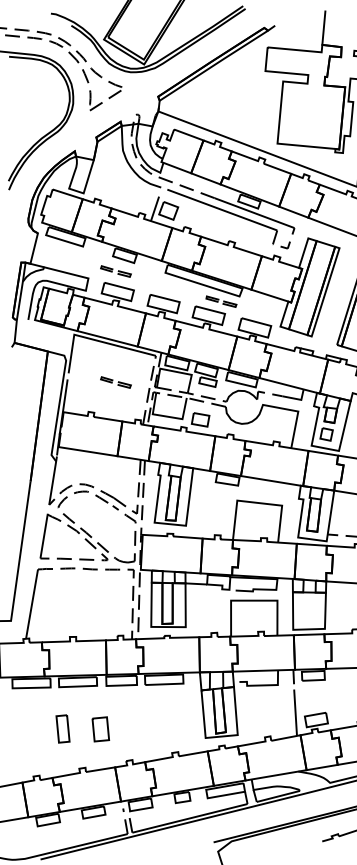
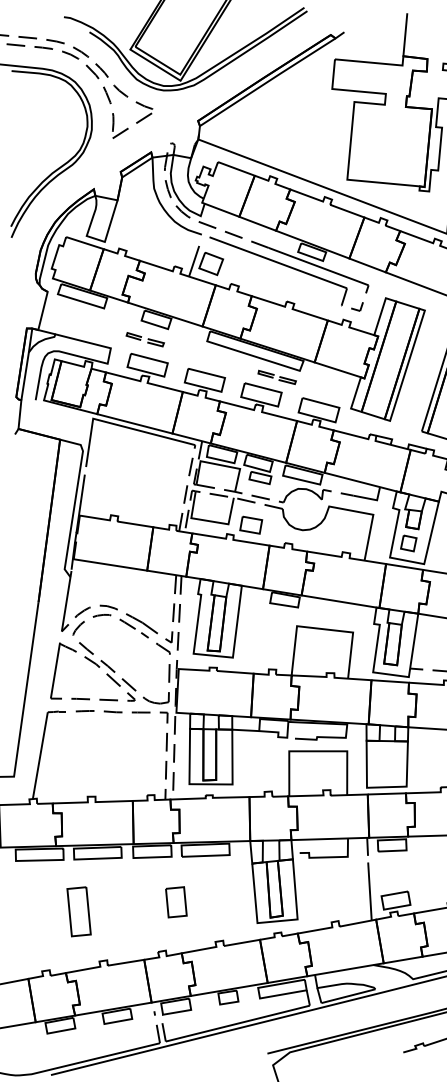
part: (115, 382) -> (144, 478), removed
part: (62, 728) -> (78, 911), size x1.43
part: (100, 729) -> (175, 902), moved

